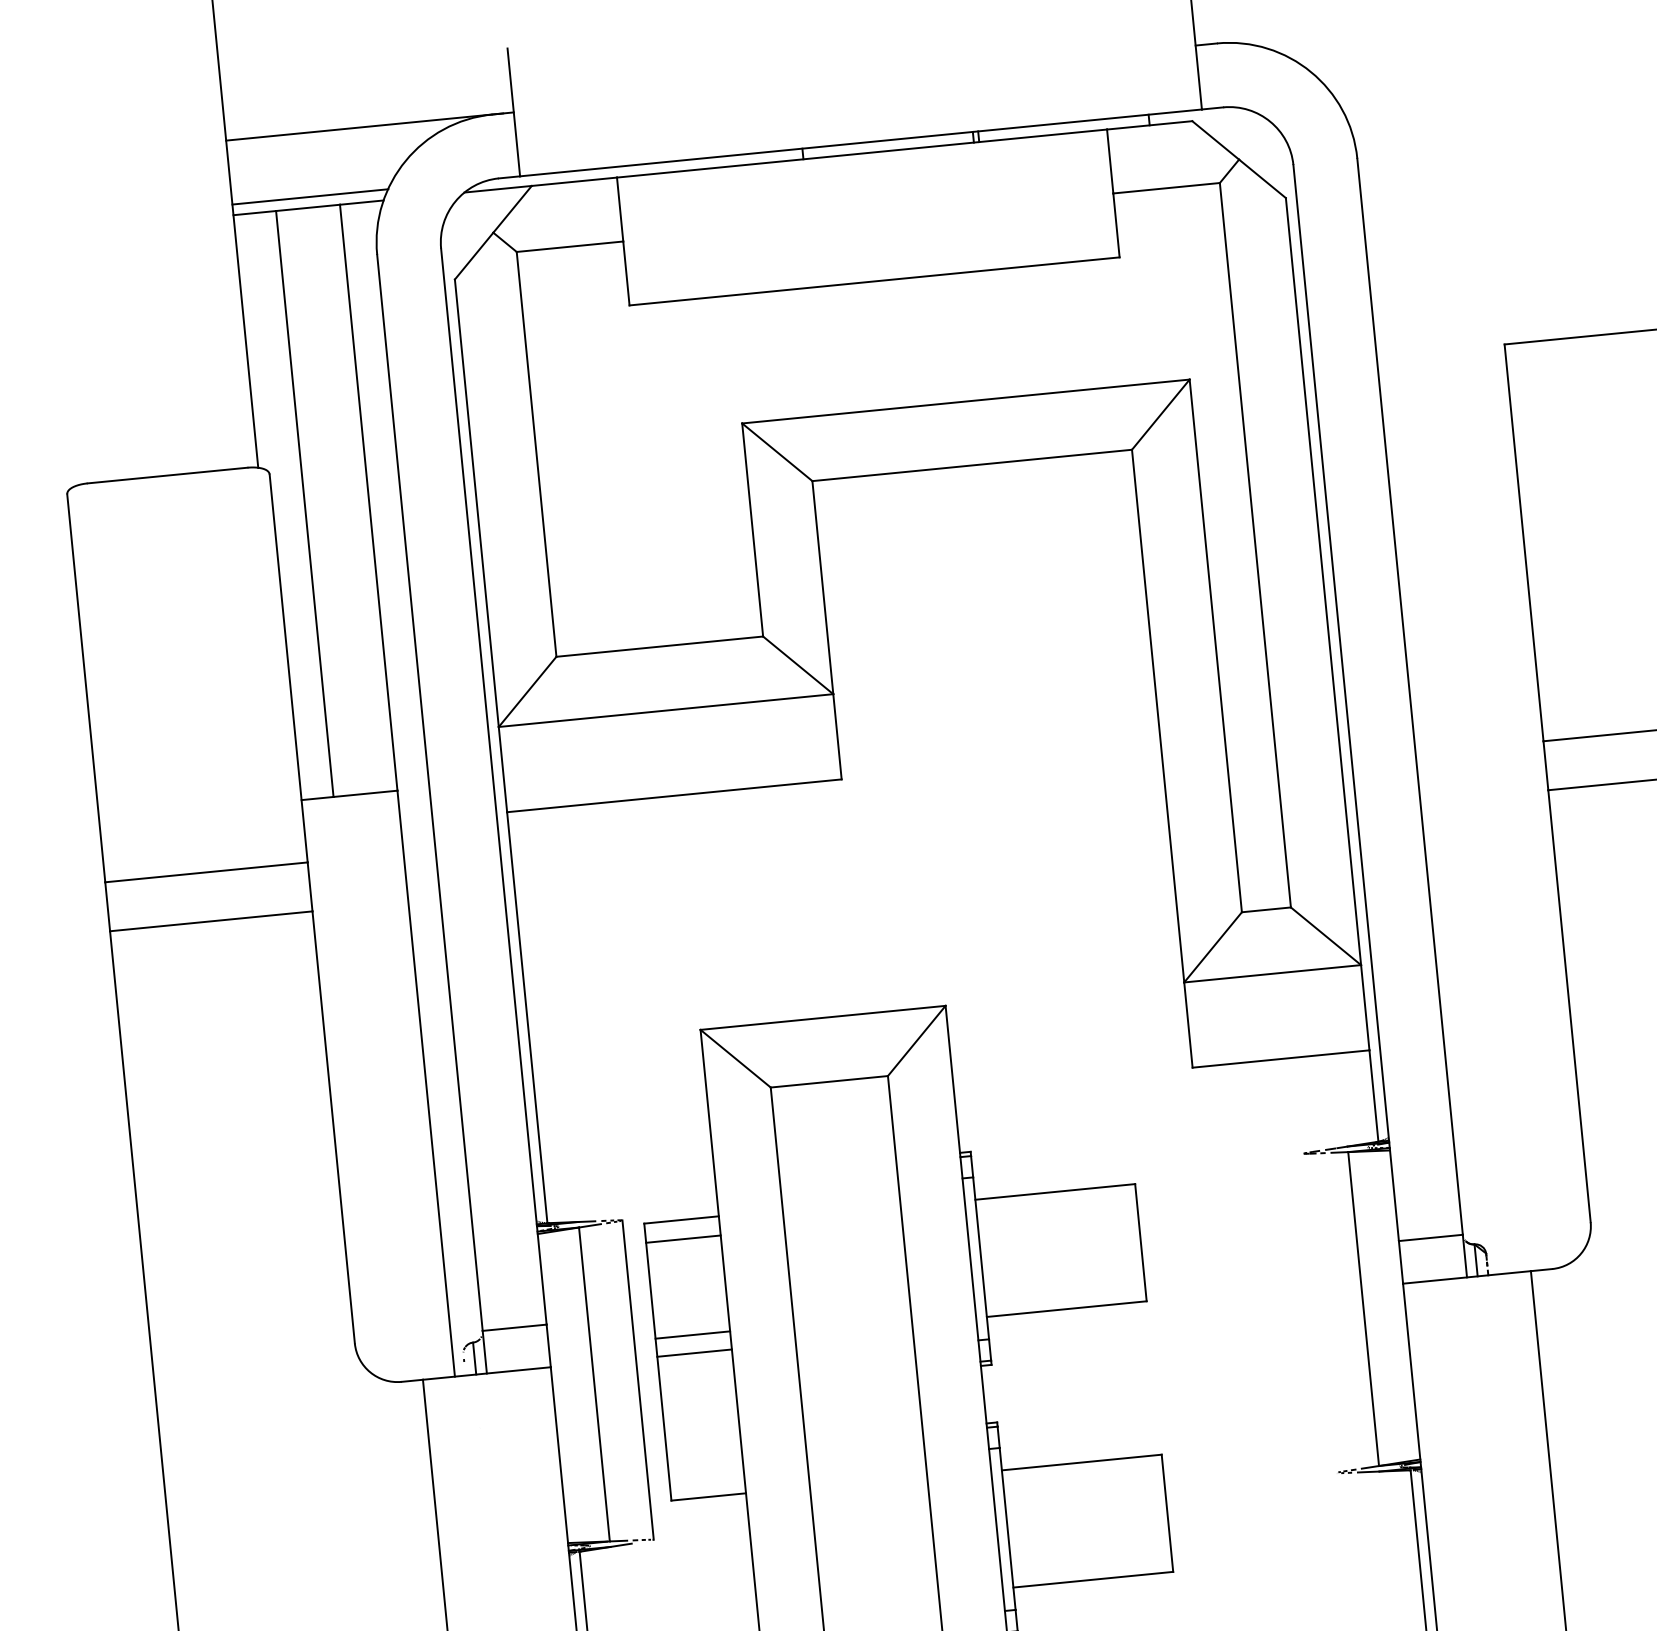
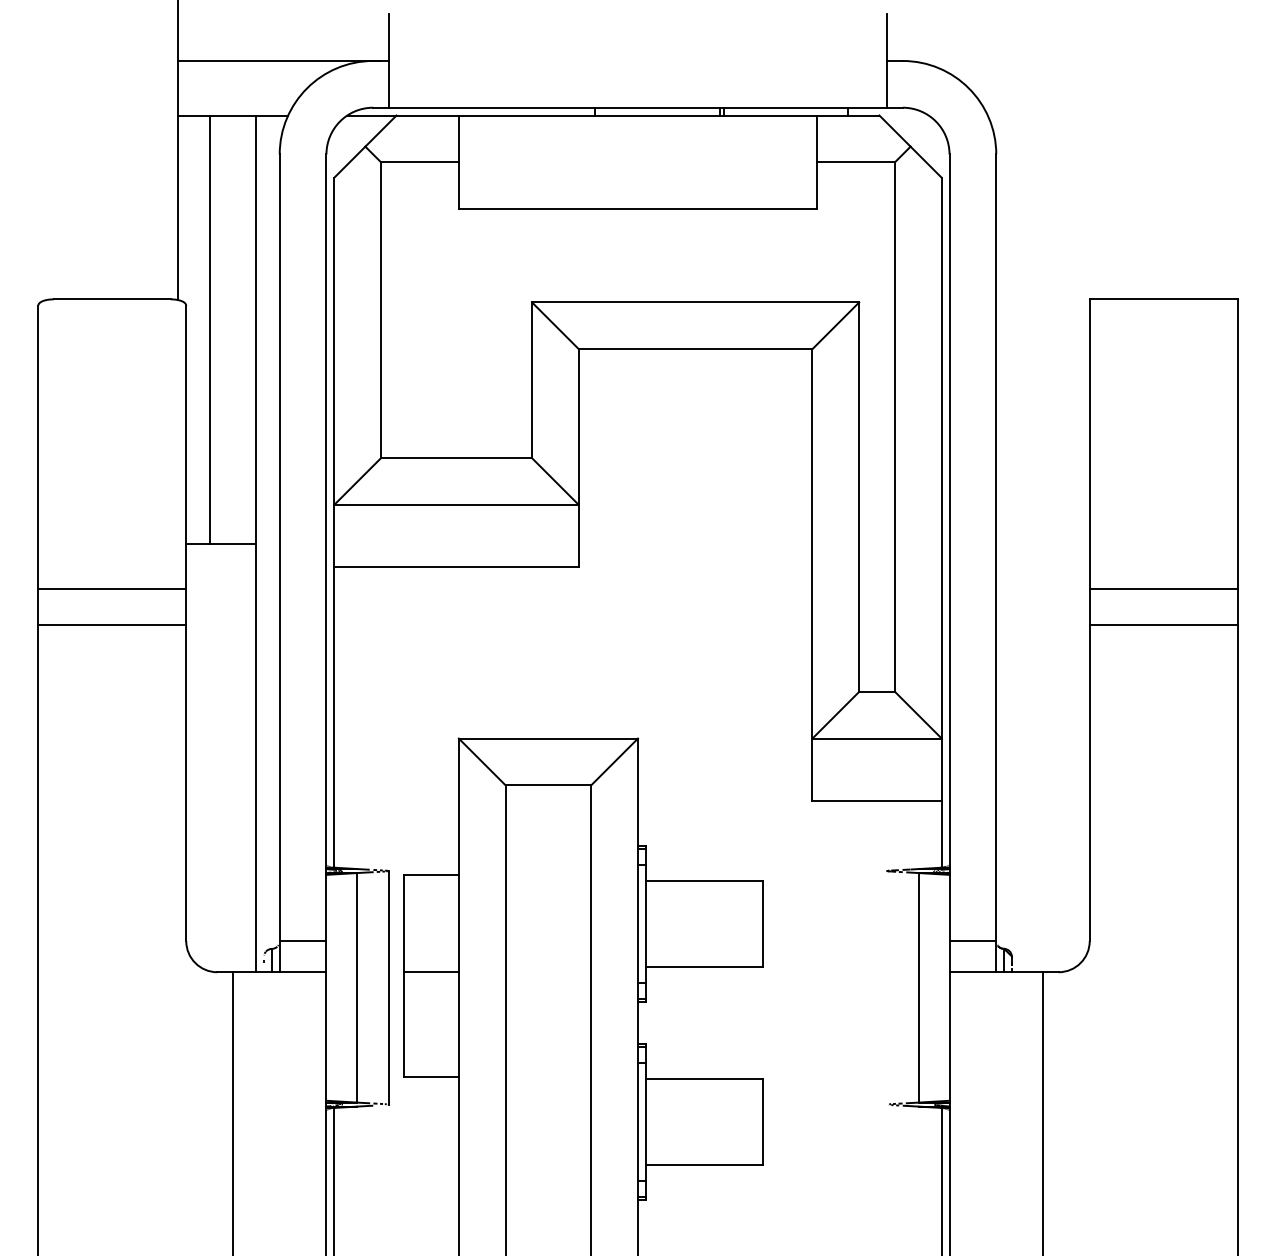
line: (310, 196) -> (235, 107), removed
line: (683, 1238) -> (431, 888), removed
line: (692, 1335) -> (431, 959), removed

